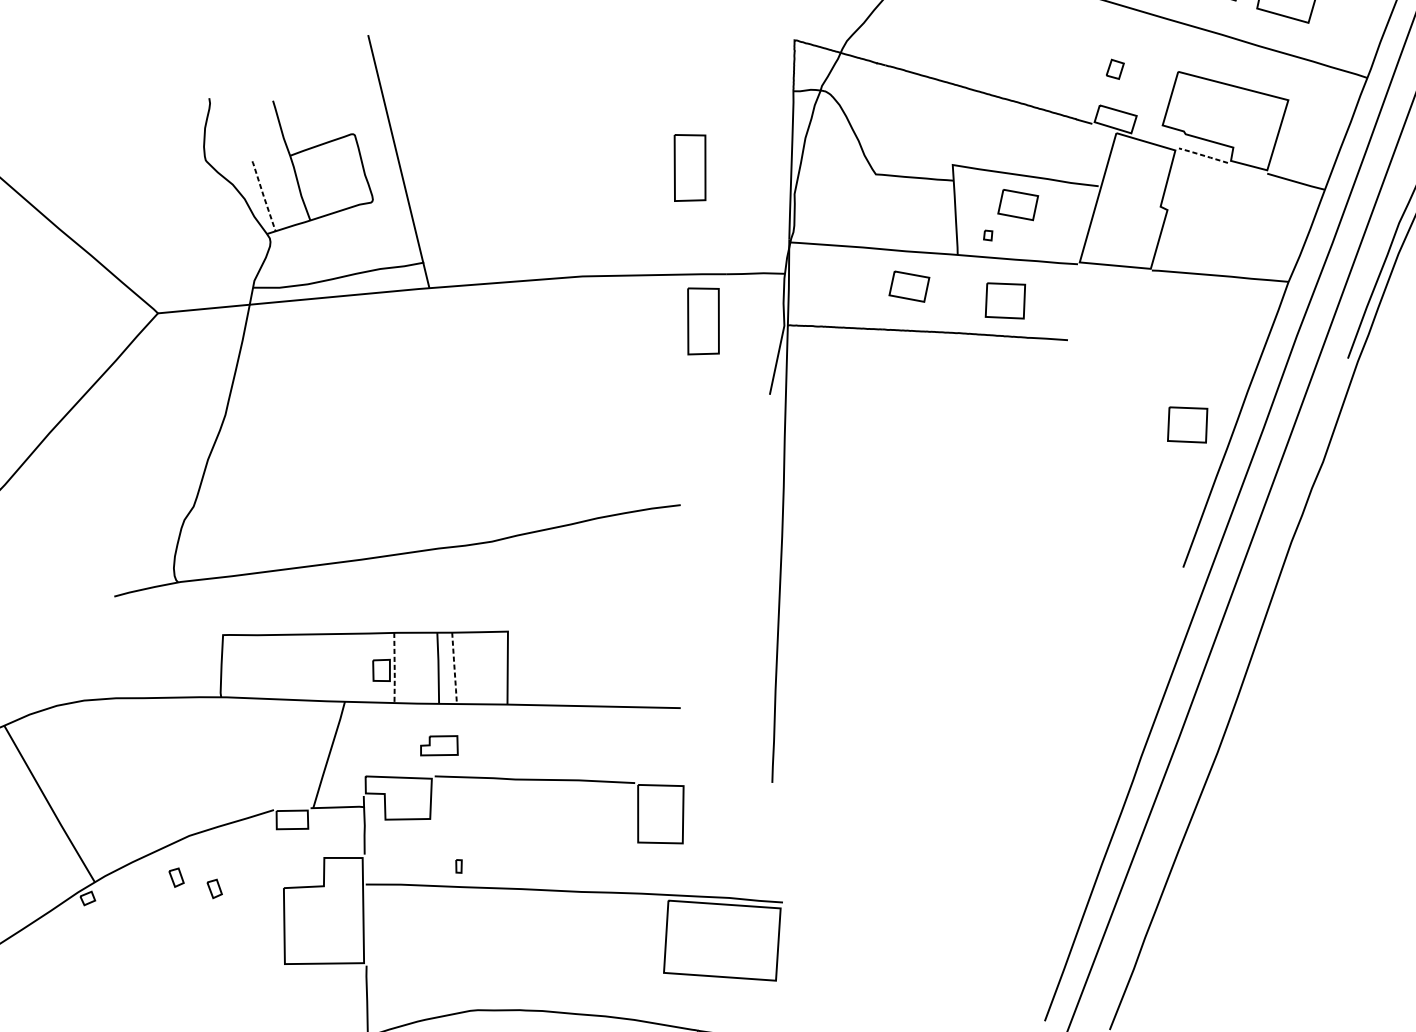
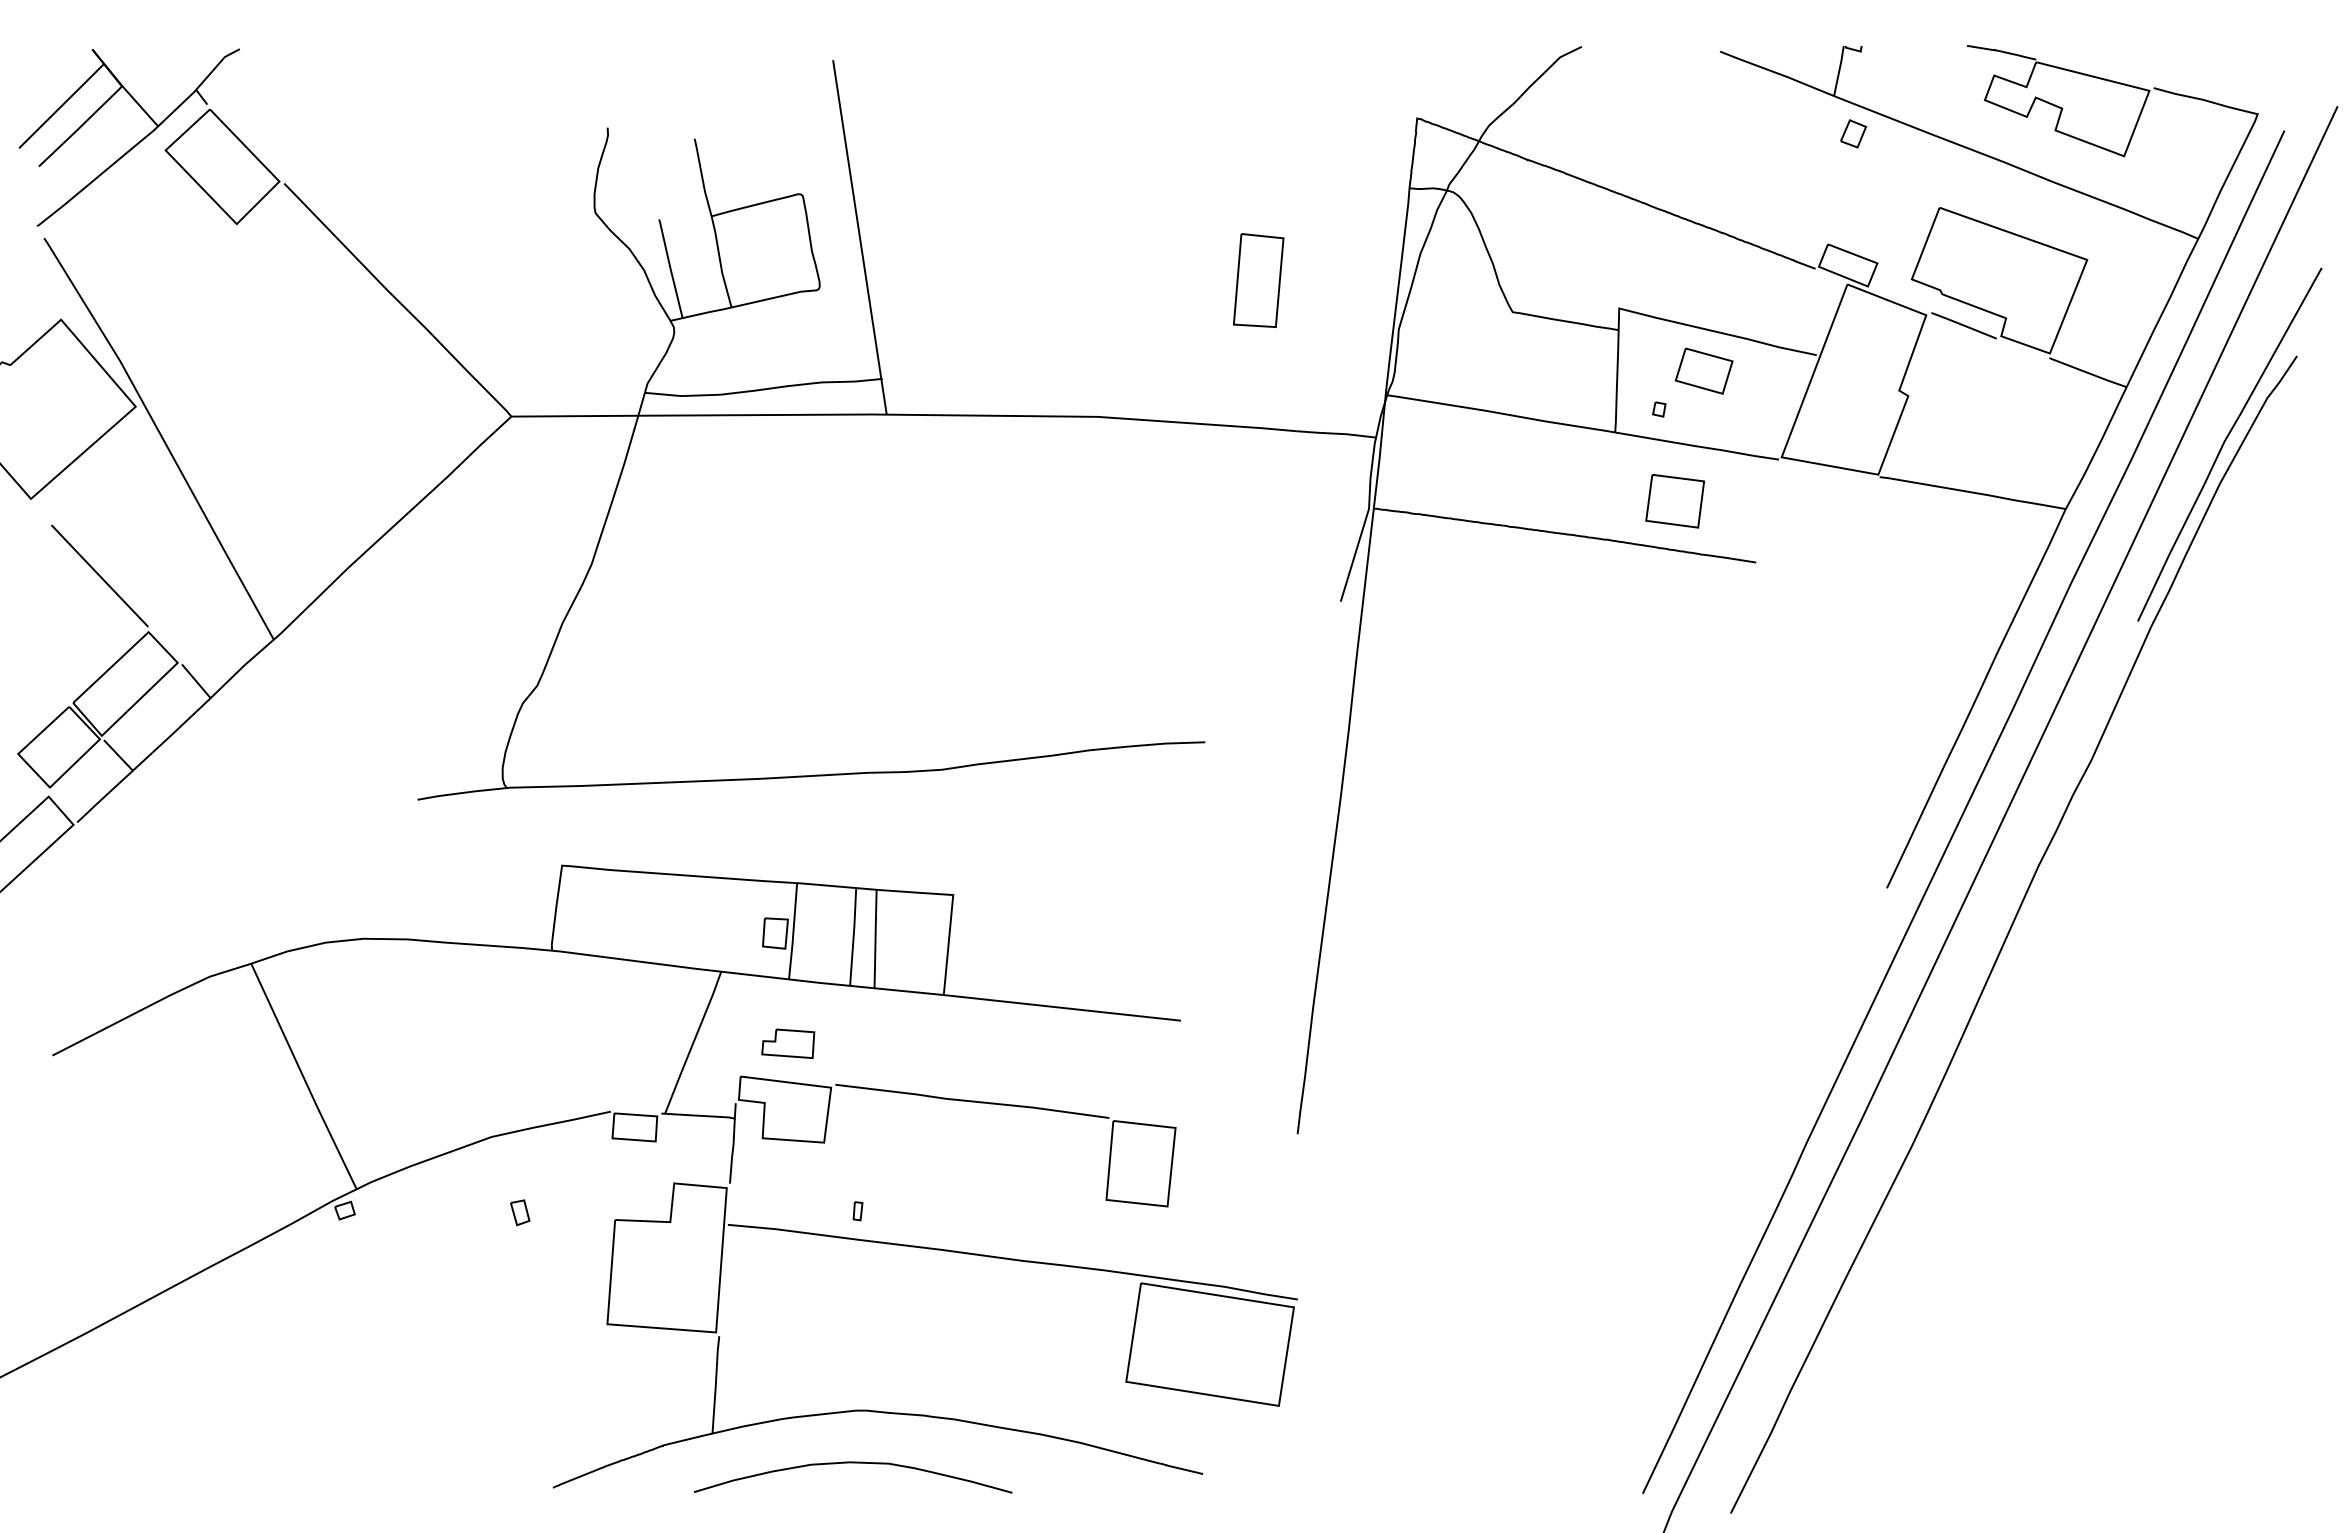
part: (1115, 69) -> (1853, 133), moved
line: (1202, 155) -> (1963, 325), dashed -> solid
line: (263, 196) -> (670, 268), dashed -> solid
part: (908, 286) -> (1544, 469), removed
part: (703, 320) -> (1258, 492), removed
part: (1187, 425) -> (1909, 693), removed
line: (394, 668) -> (793, 931), dashed -> solid
line: (454, 668) -> (875, 939), dashed -> solid
part: (439, 745) -> (788, 1043), moved
part: (176, 877) -> (469, 1192), removed

